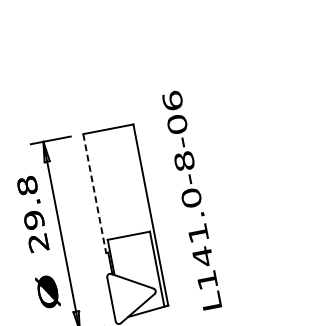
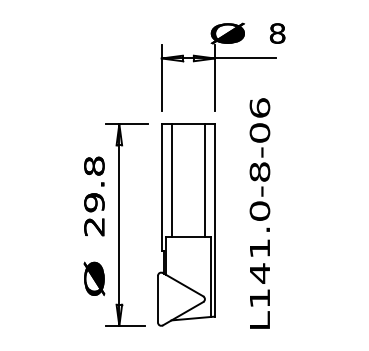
part: (123, 69) -> (215, 66), added
line: (133, 179) -> (204, 180), added
line: (103, 185) -> (172, 180), added
line: (94, 193) -> (161, 187), dashed -> solid

